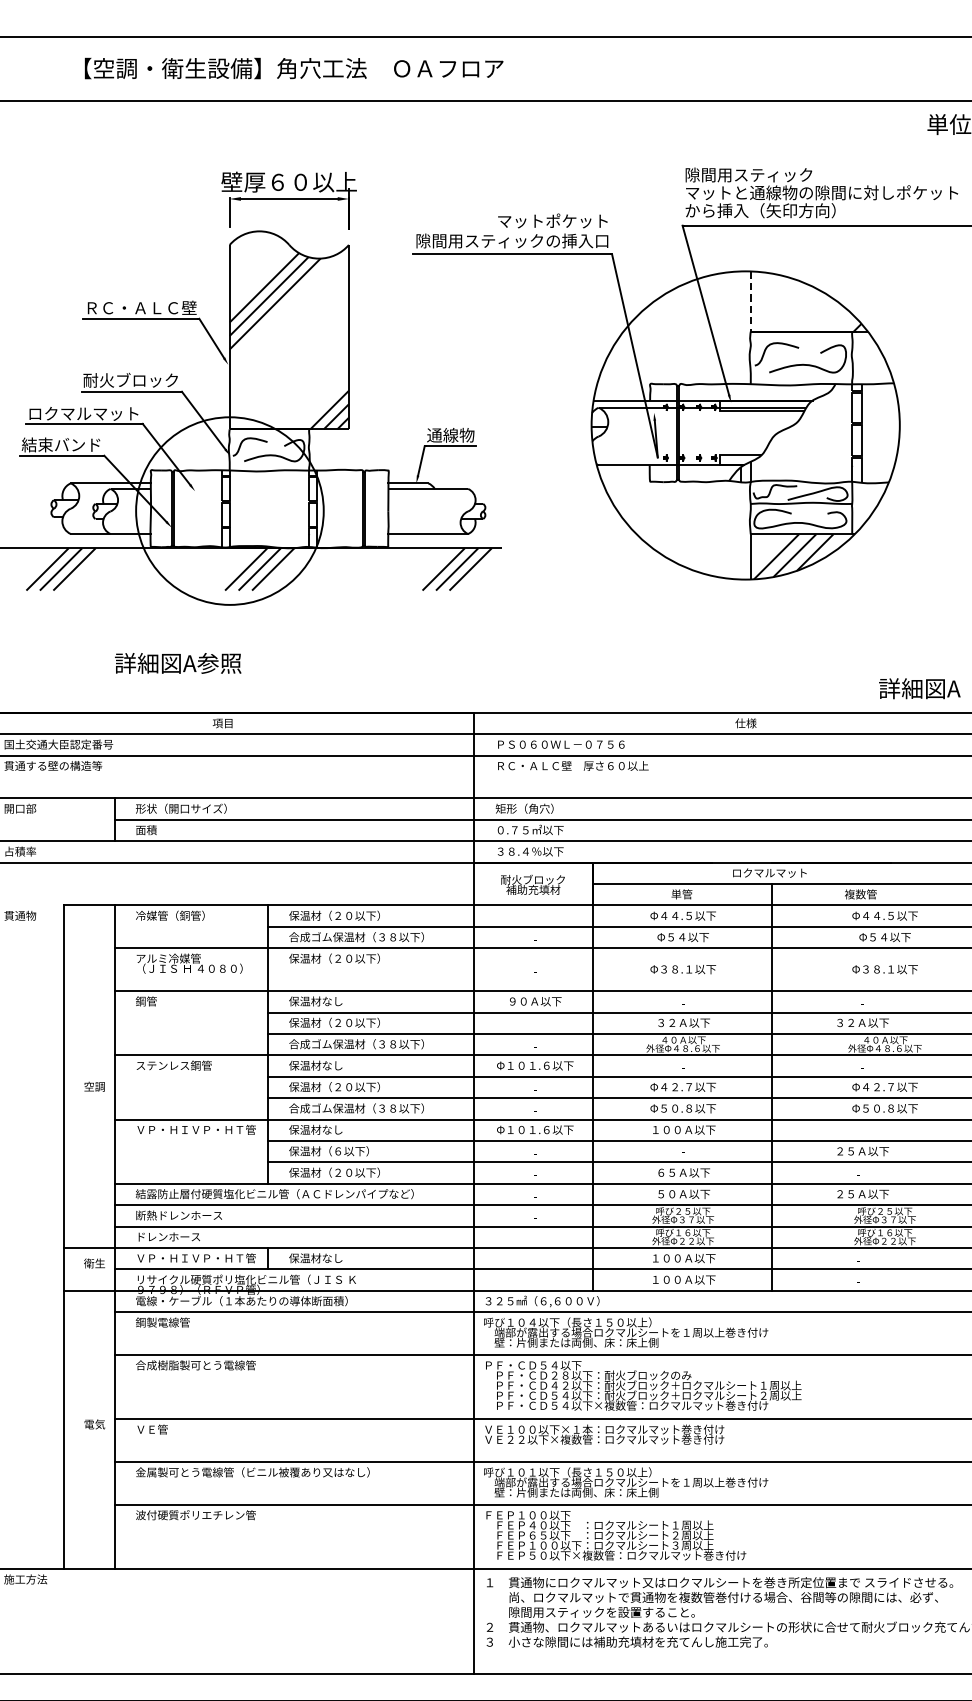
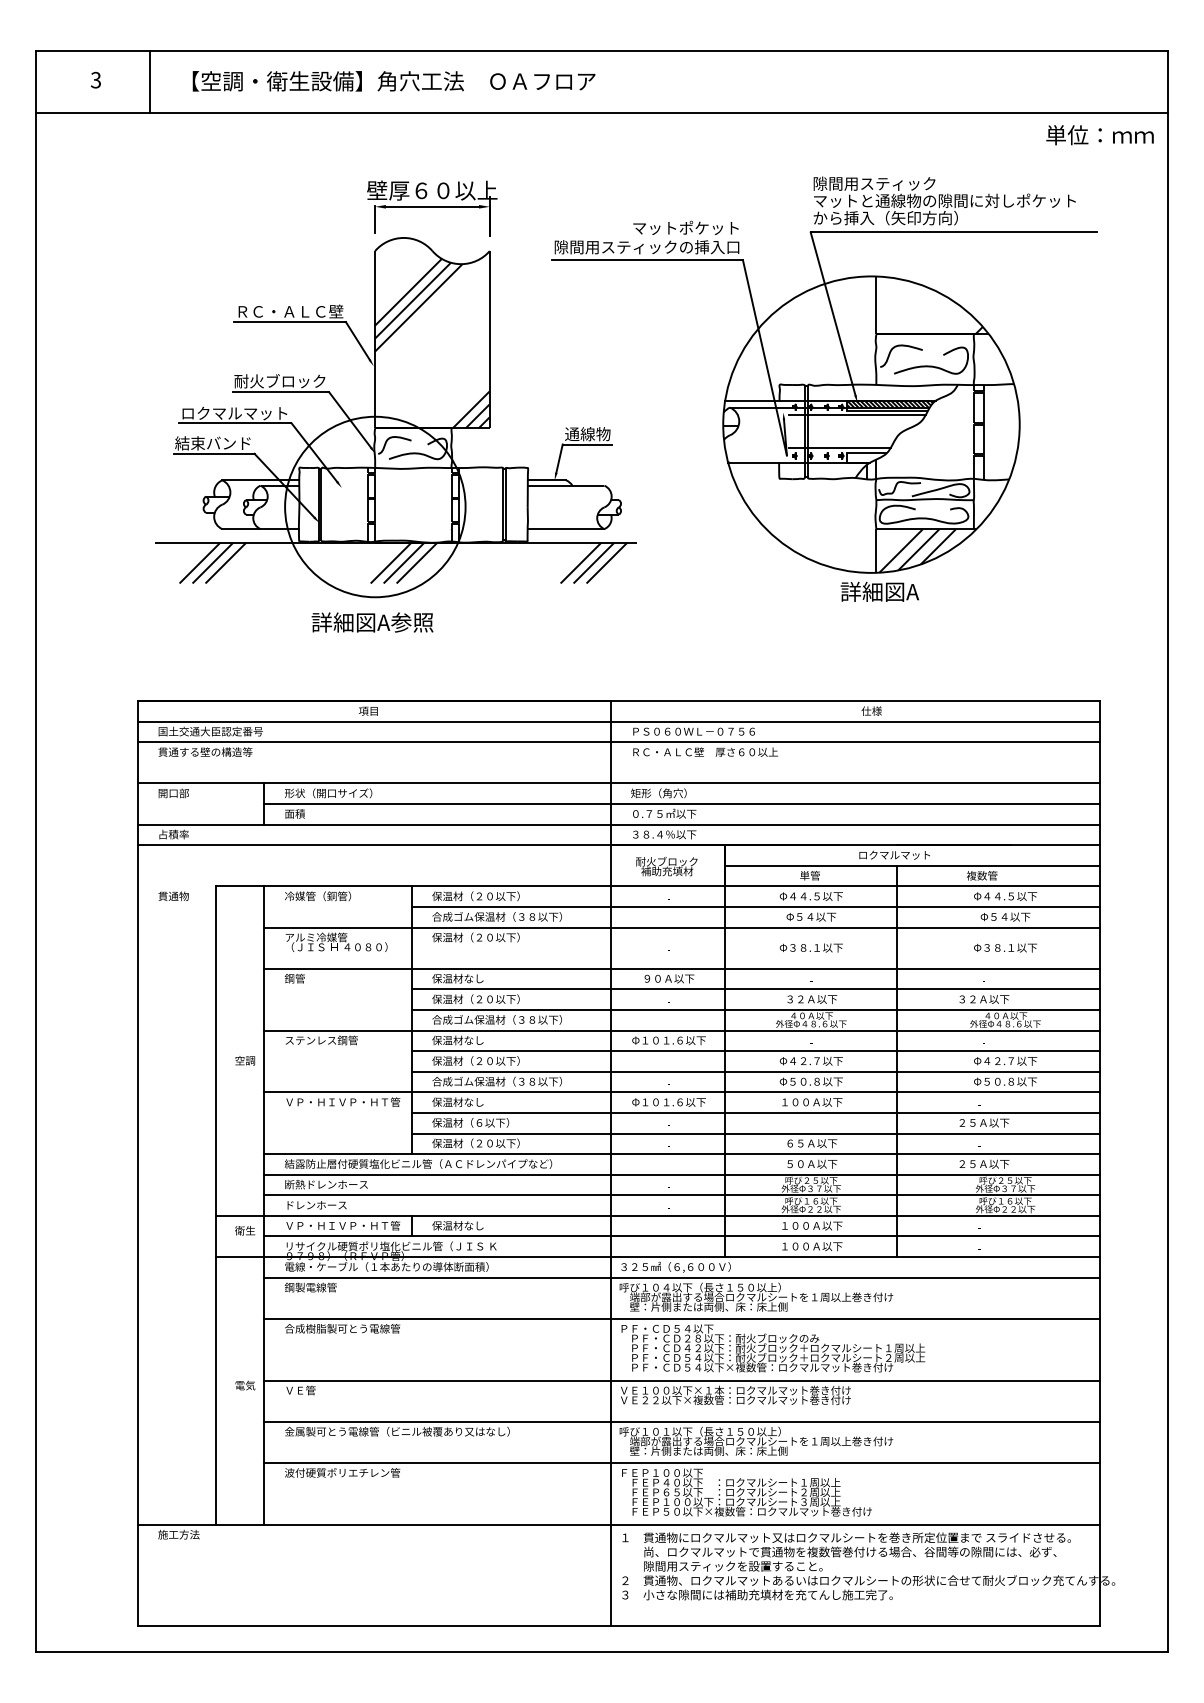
text: (293, 68) -> (393, 81), moved
line: (750, 301) -> (876, 305), dashed -> solid
hatch: (766, 403) -> (891, 403), added
line: (730, 415) -> (856, 415), added
line: (712, 450) -> (839, 448), added
text: (178, 663) -> (372, 622), moved
text: (919, 688) -> (879, 591), moved

